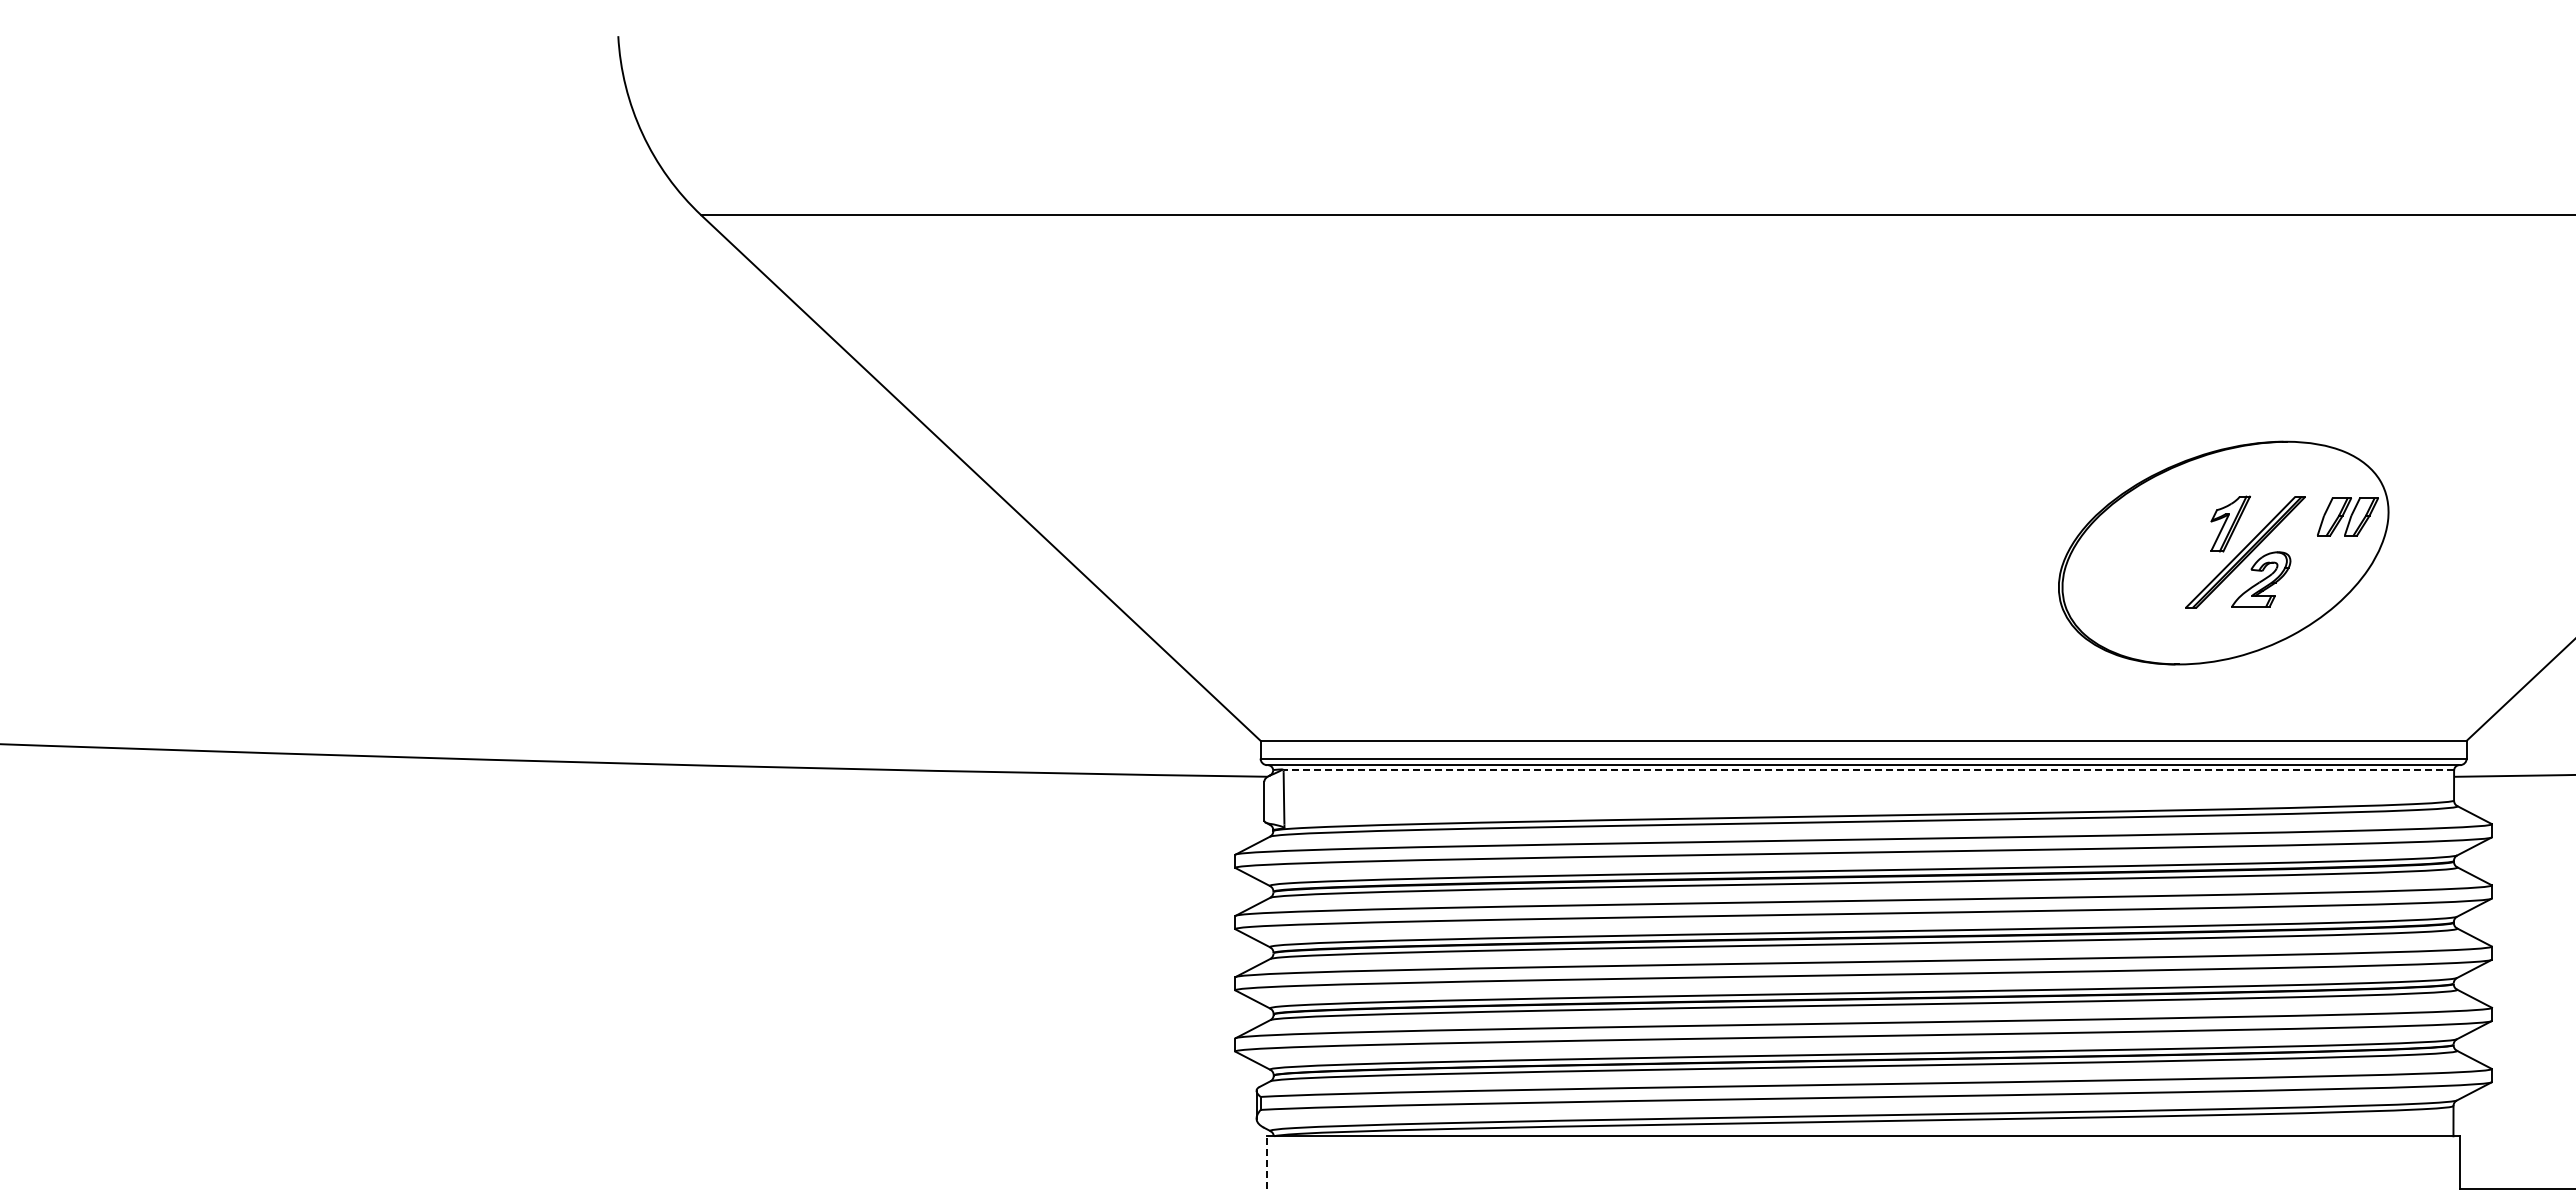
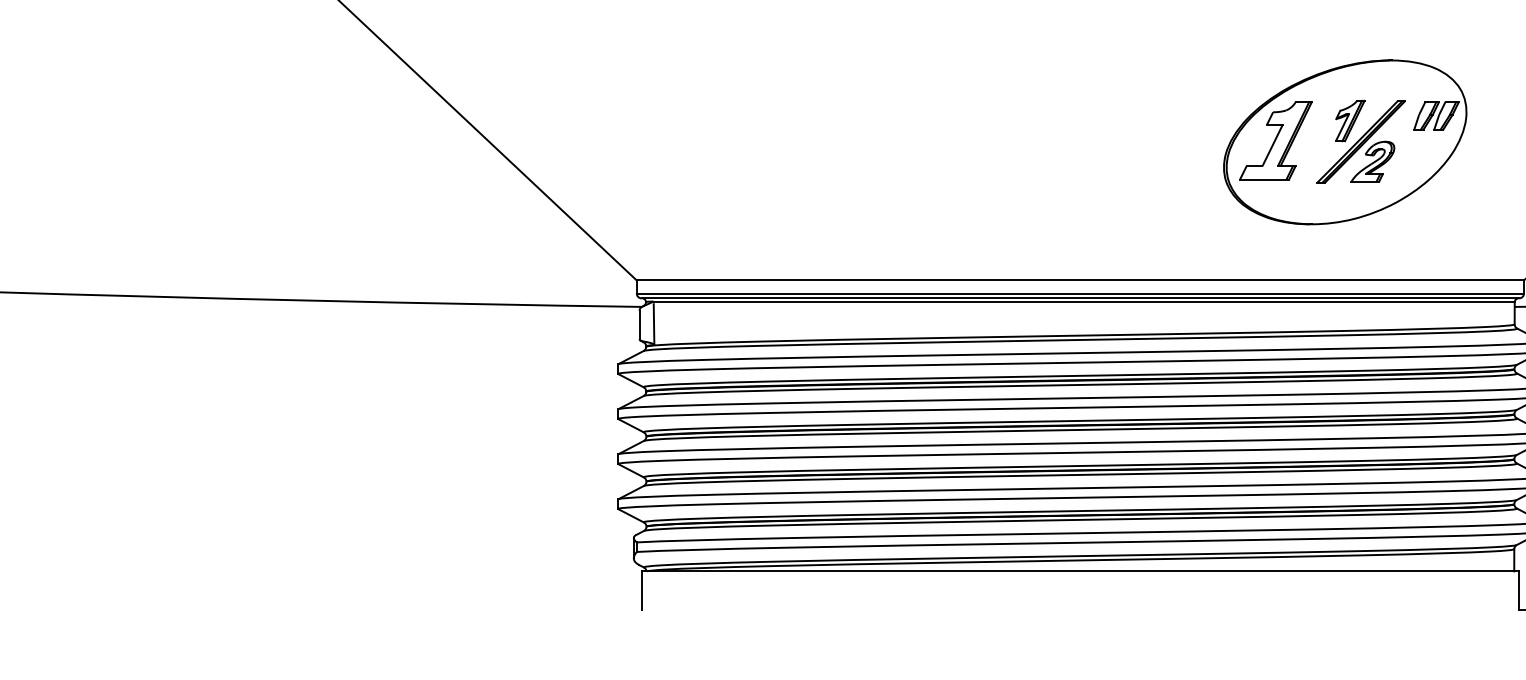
part: (2129, 550) -> (1275, 140), added
line: (1868, 770) -> (1083, 302), dashed -> solid
line: (1267, 1162) -> (641, 590), dashed -> solid

